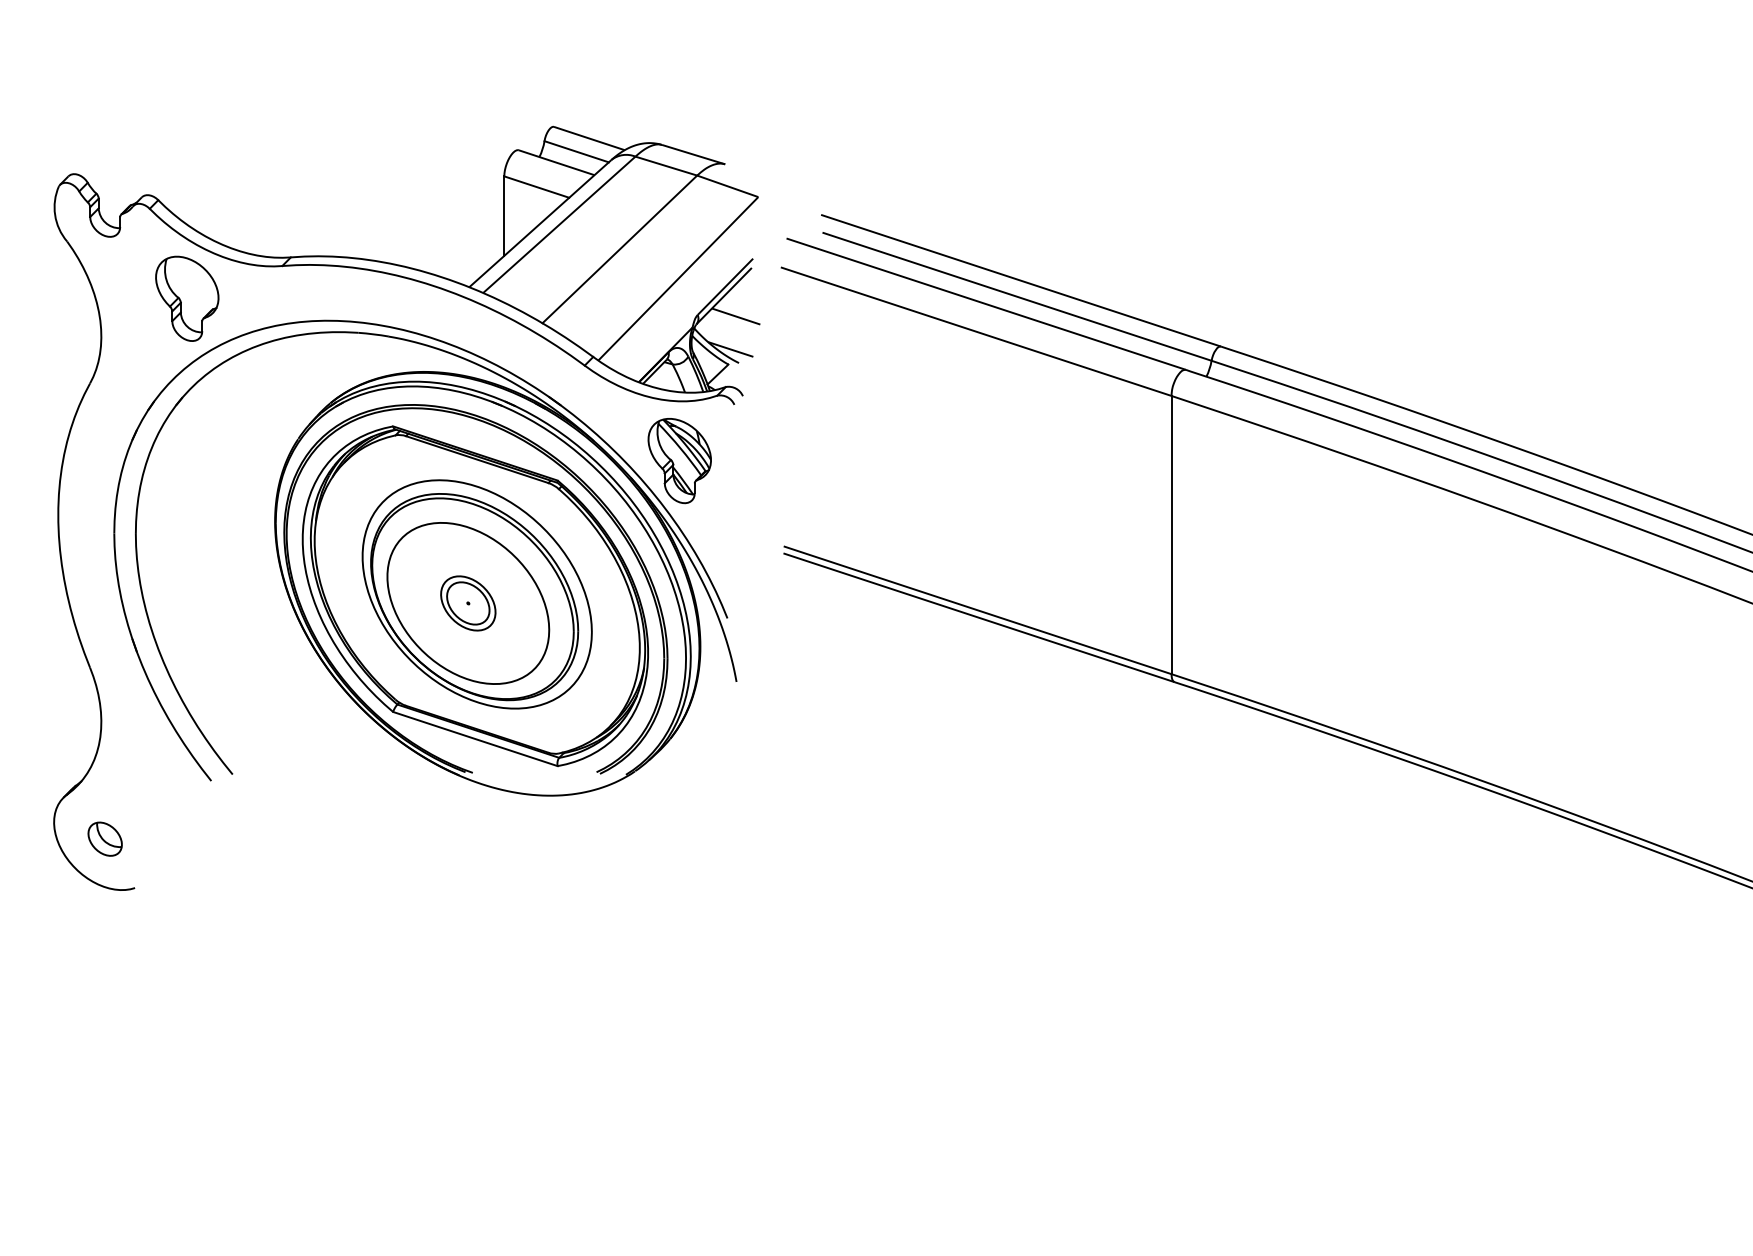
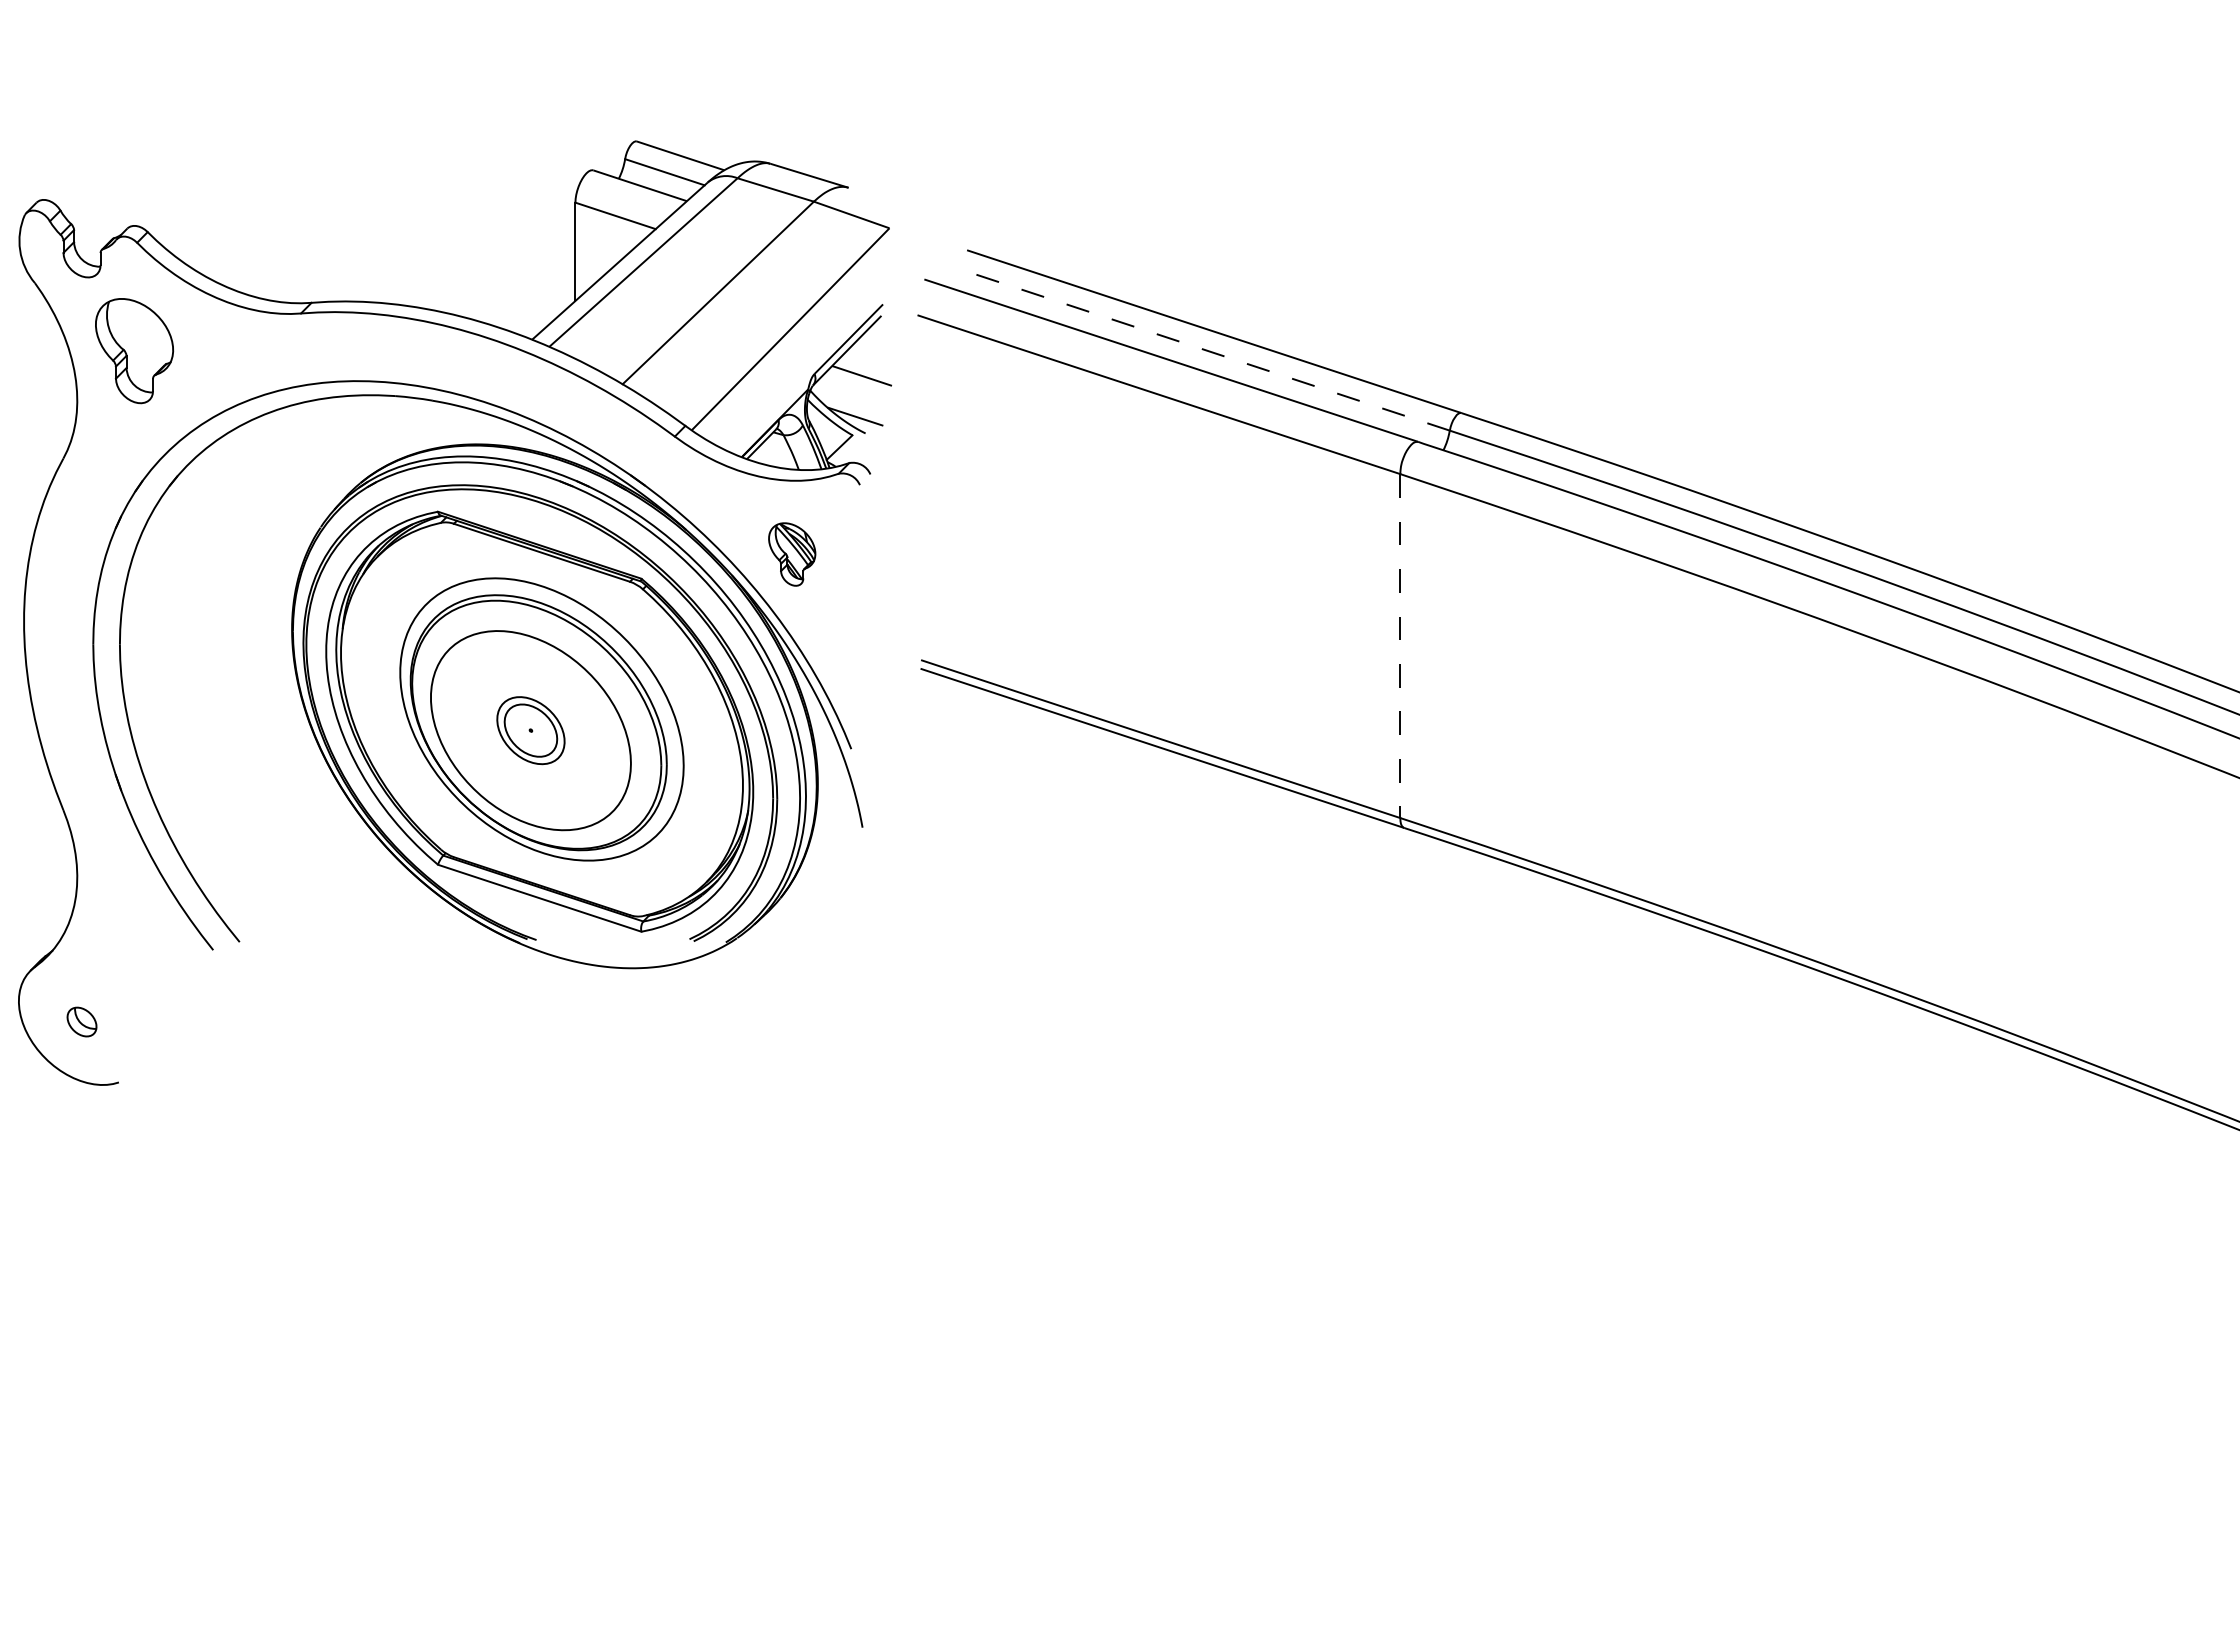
line: (1017, 296) -> (1209, 351), solid -> dashed
part: (187, 299) -> (134, 351), moved
part: (679, 460) -> (791, 554), size x0.6
line: (1171, 535) -> (1400, 646), solid -> dashed
part: (104, 838) -> (81, 1021), size x0.7

